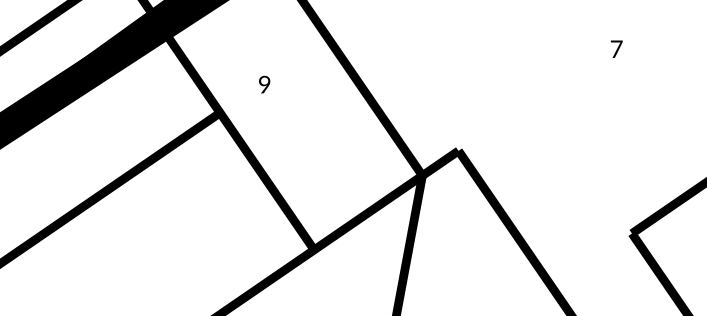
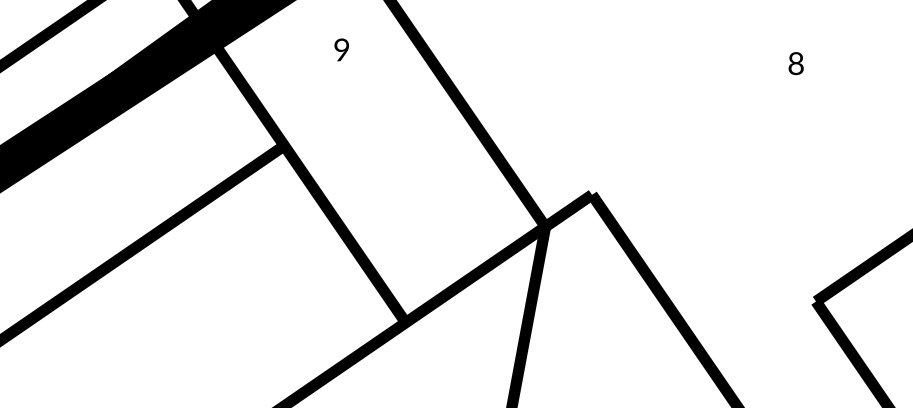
text: (616, 49) -> (796, 63), 7 -> 8
text: (264, 84) -> (341, 49), moved

